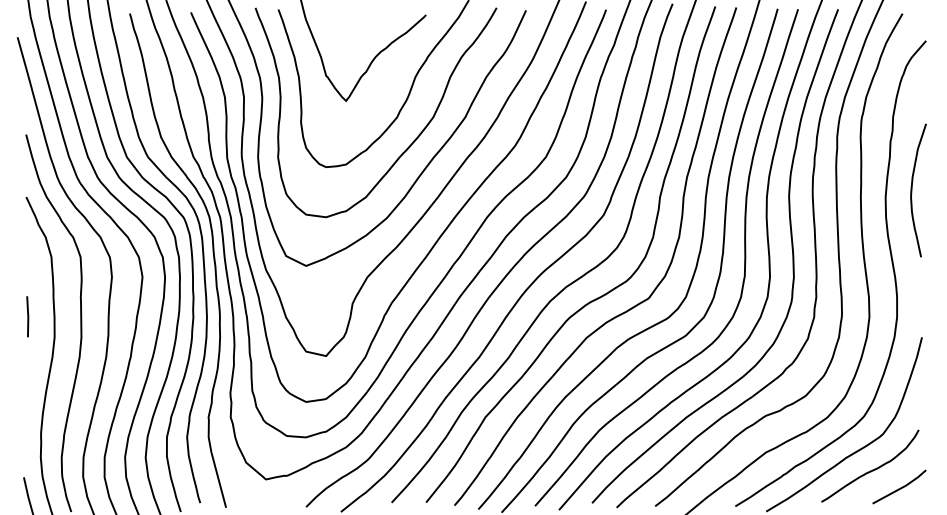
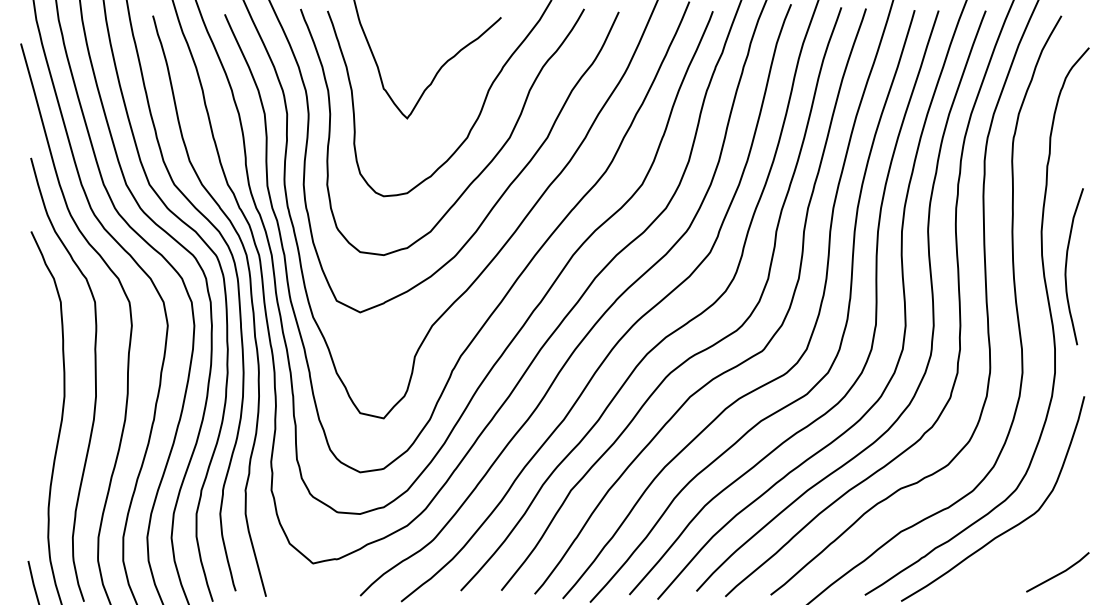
curve: (912, 187) -> (1067, 263), moved
line: (27, 317) -> (32, 372), removed
curve: (871, 470) -> (1024, 552), removed

